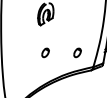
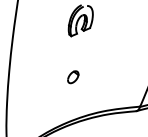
part: (77, 52) -> (119, 82), removed

